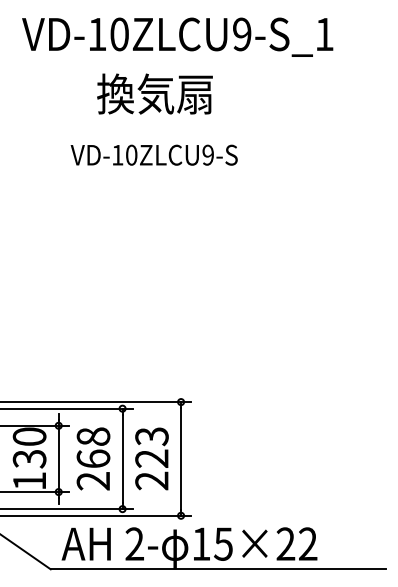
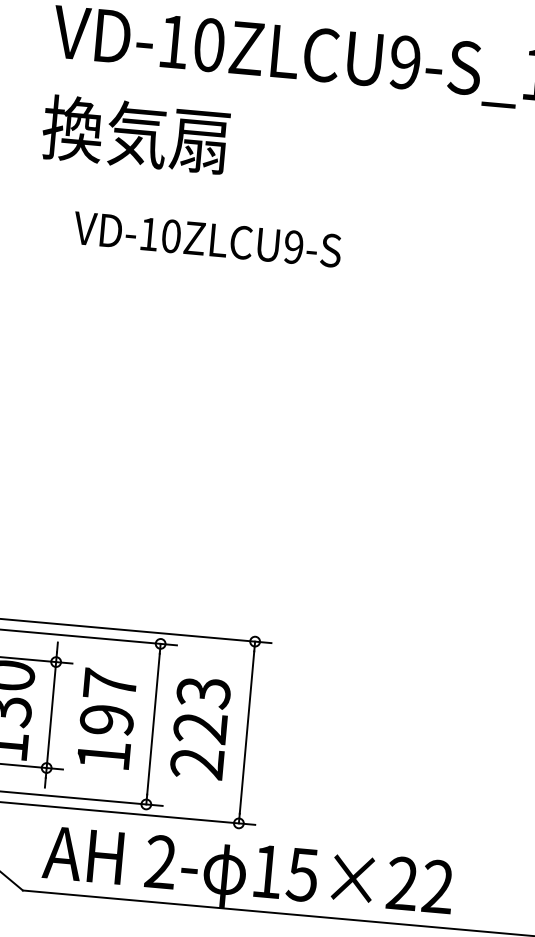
text: (154, 93) -> (135, 133), moved
text: (153, 154) -> (206, 238), moved
text: (93, 458) -> (107, 719), 268 -> 197

